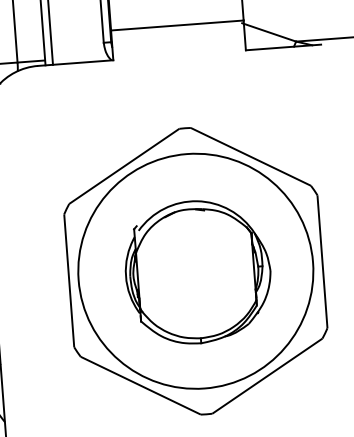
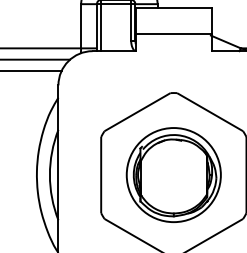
circle: (195, 270) -> (173, 174), size x0.7

